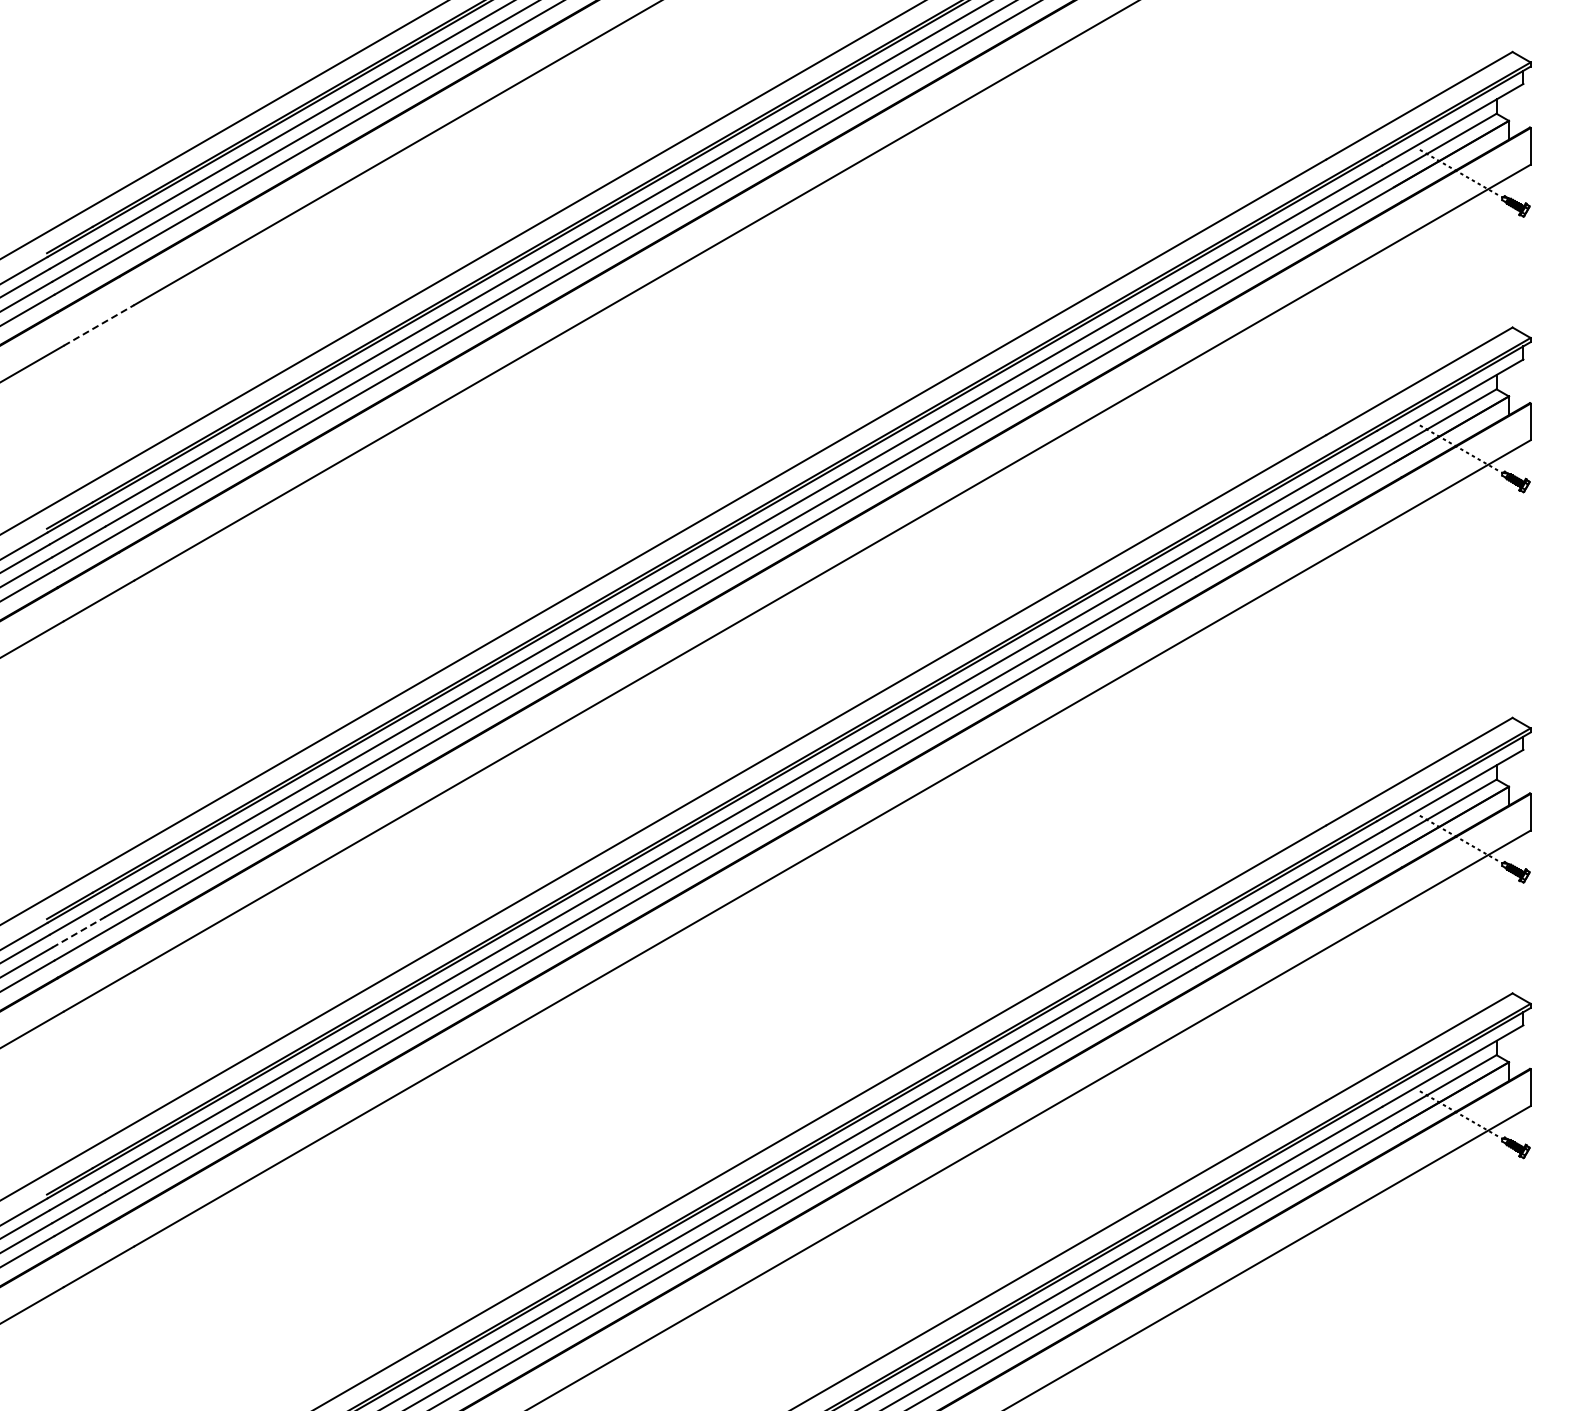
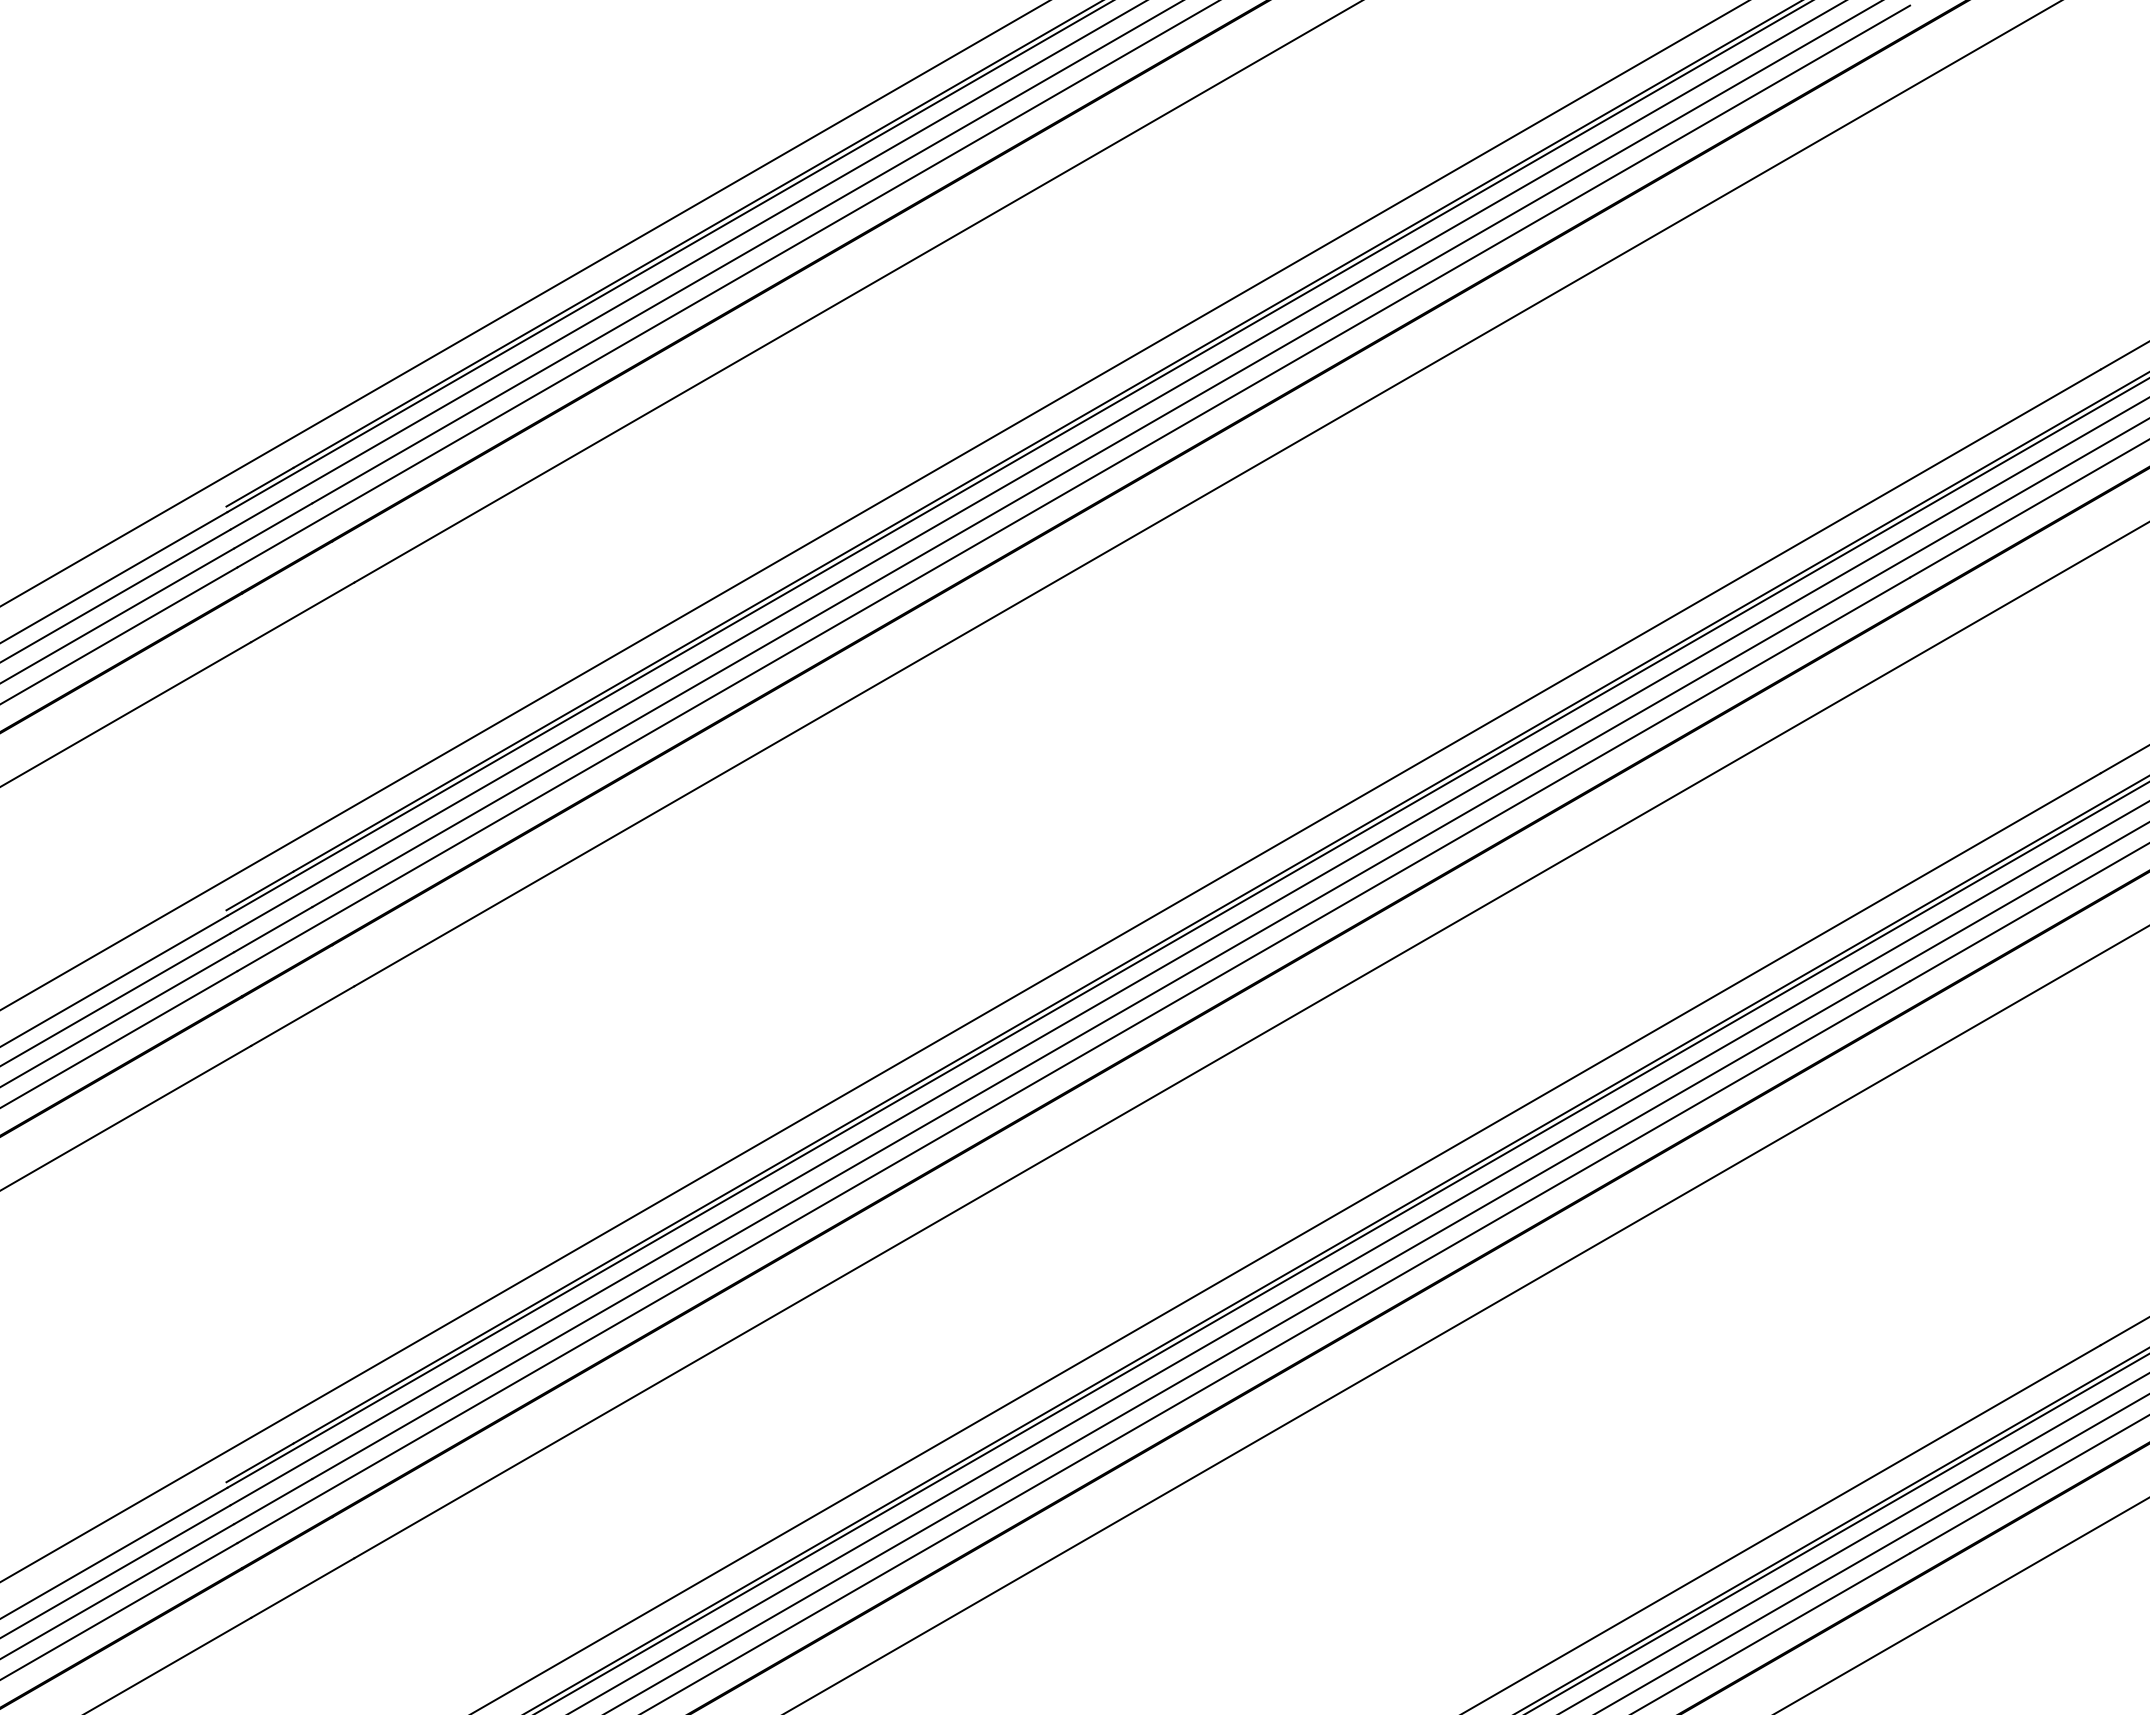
line: (99, 325) -> (303, 612), dashed -> solid
line: (78, 932) -> (272, 1501), dashed -> solid

